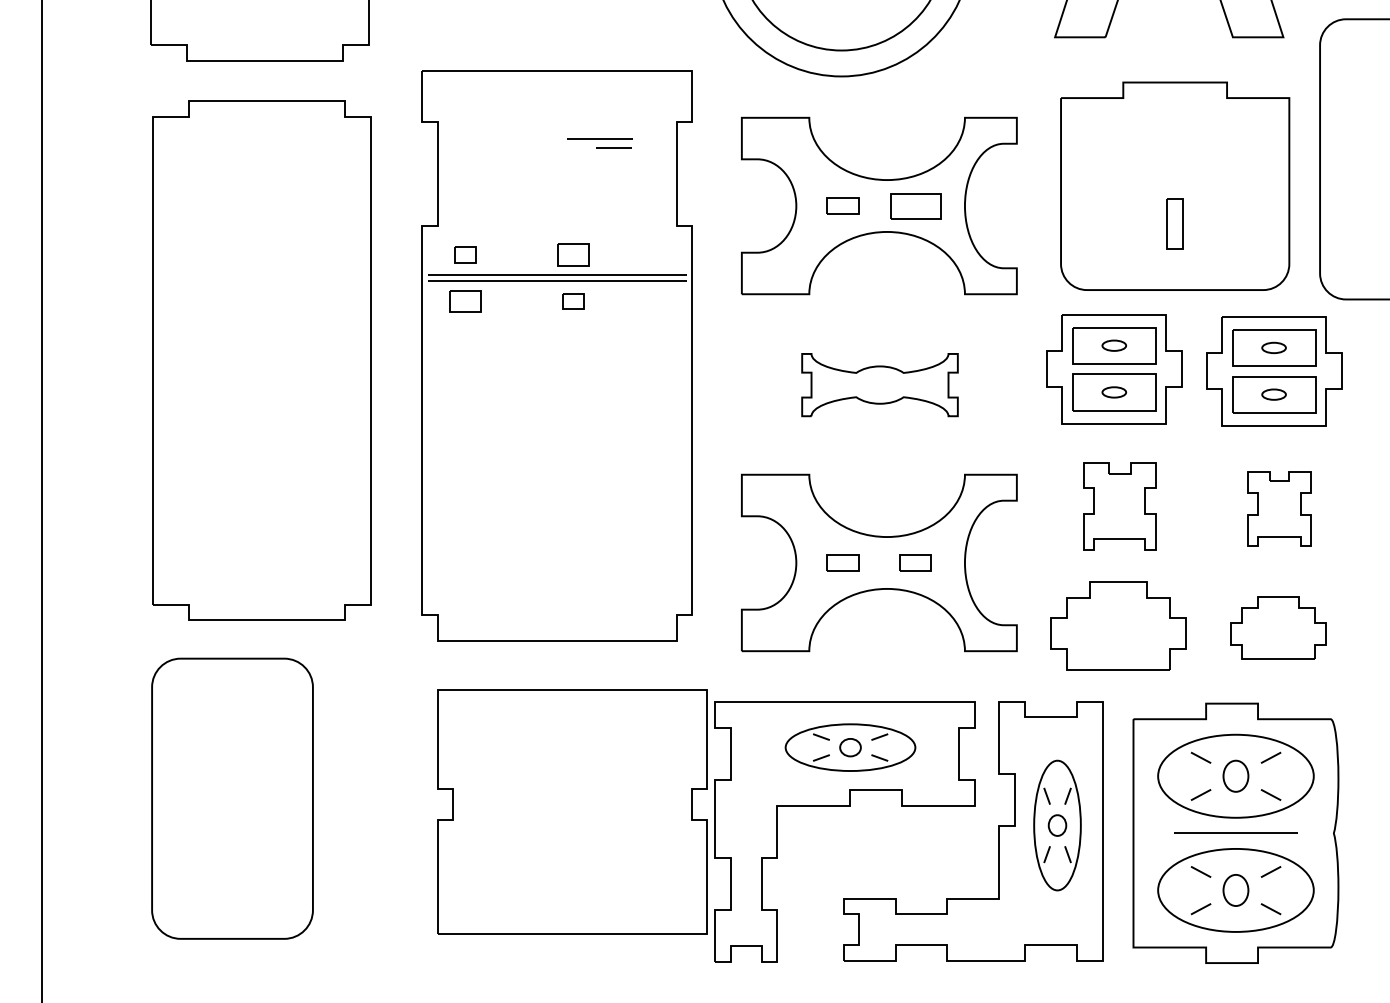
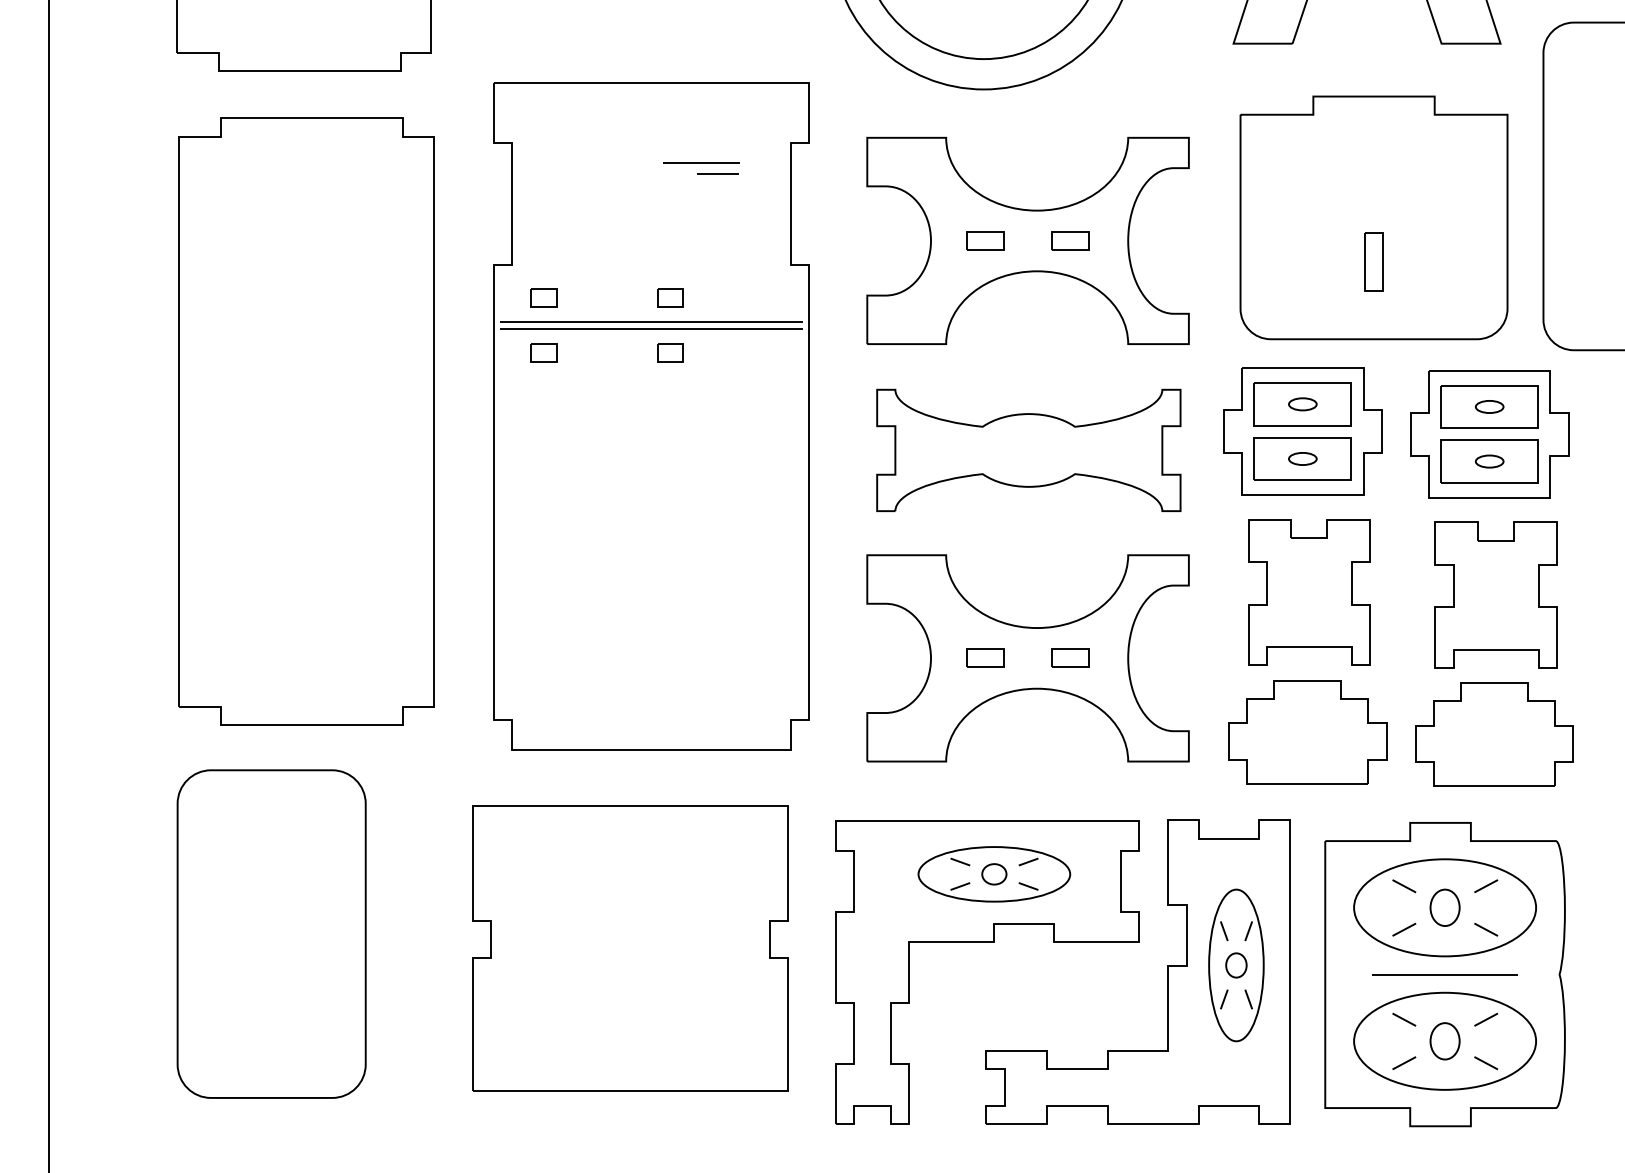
part: (915, 205) -> (1070, 240), size x0.62
part: (573, 254) -> (670, 297), size x0.71
part: (465, 301) -> (544, 352), size x0.71
part: (879, 384) -> (1028, 449), size x1.67
part: (1119, 506) -> (1308, 592), size x1.43
part: (1279, 508) -> (1496, 594), size x1.67
part: (1278, 627) -> (1494, 733), size x1.43
part: (572, 811) -> (630, 947), moved

